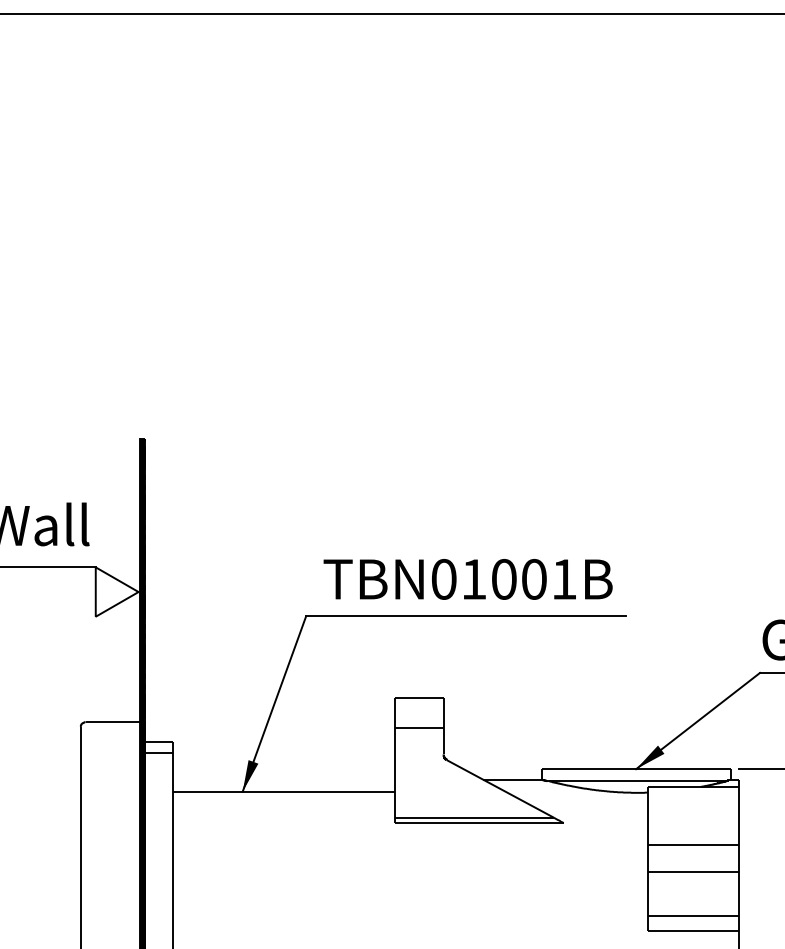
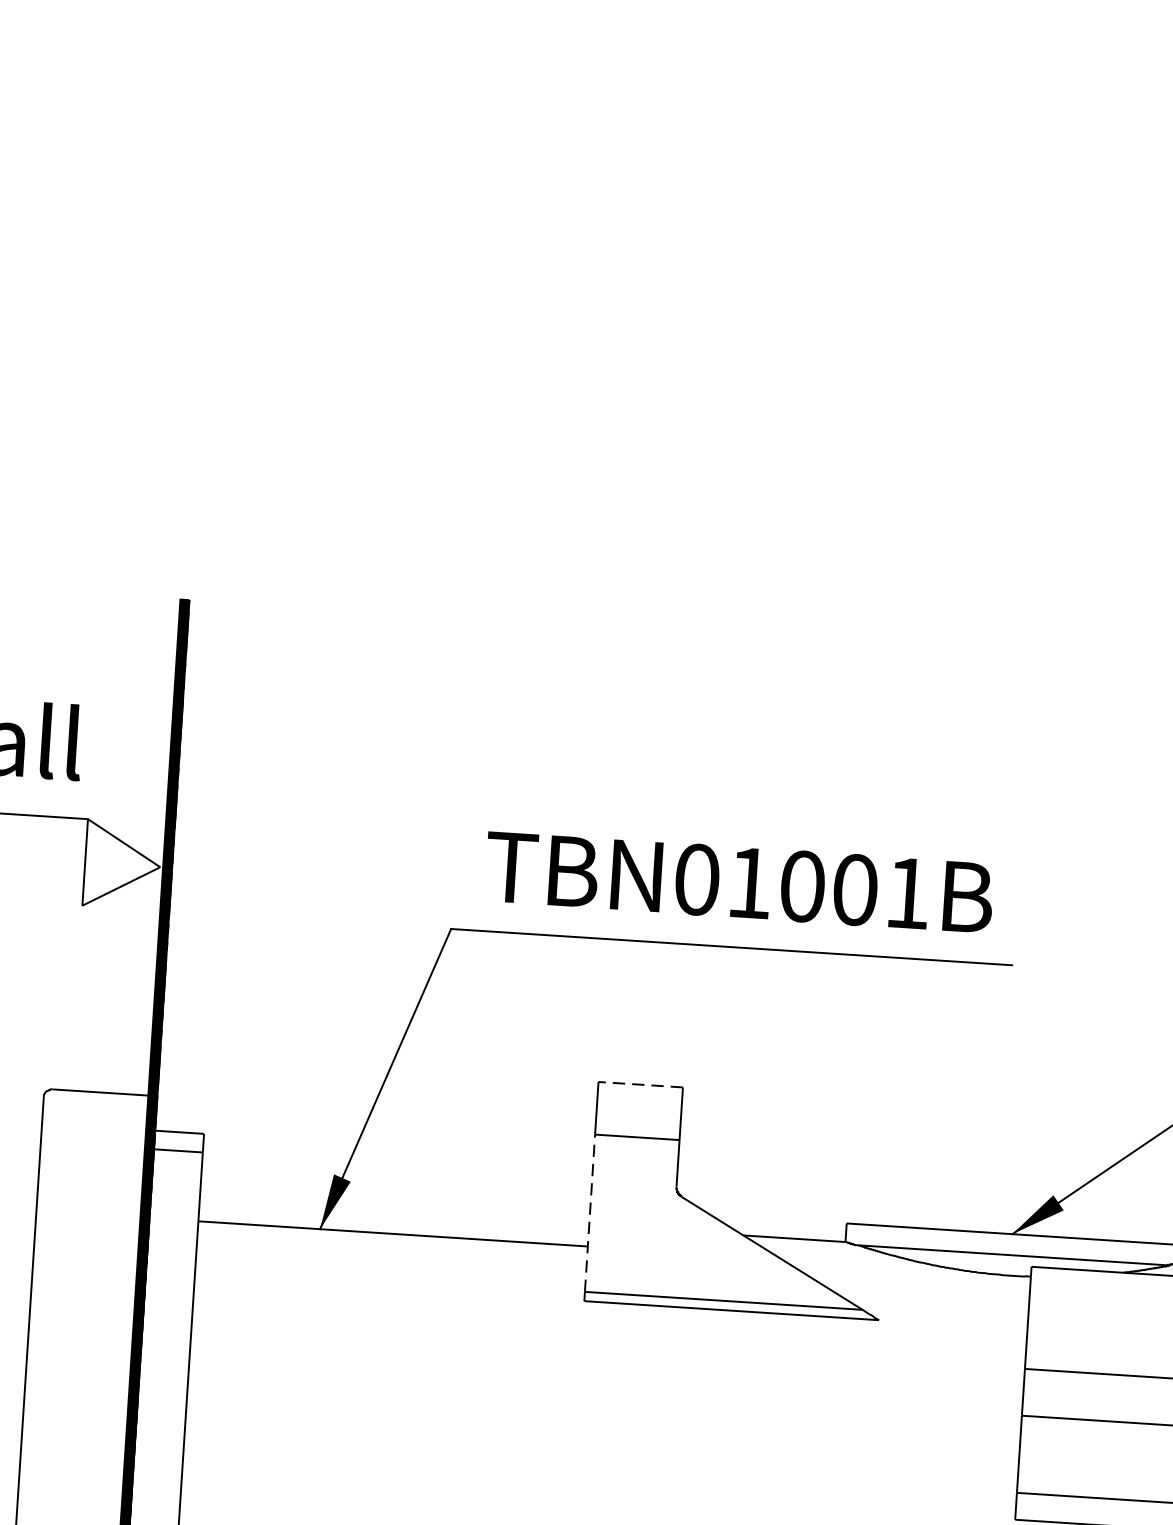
line: (419, 697) -> (640, 1083), solid -> dashed
line: (395, 772) -> (590, 1212), solid -> dashed

